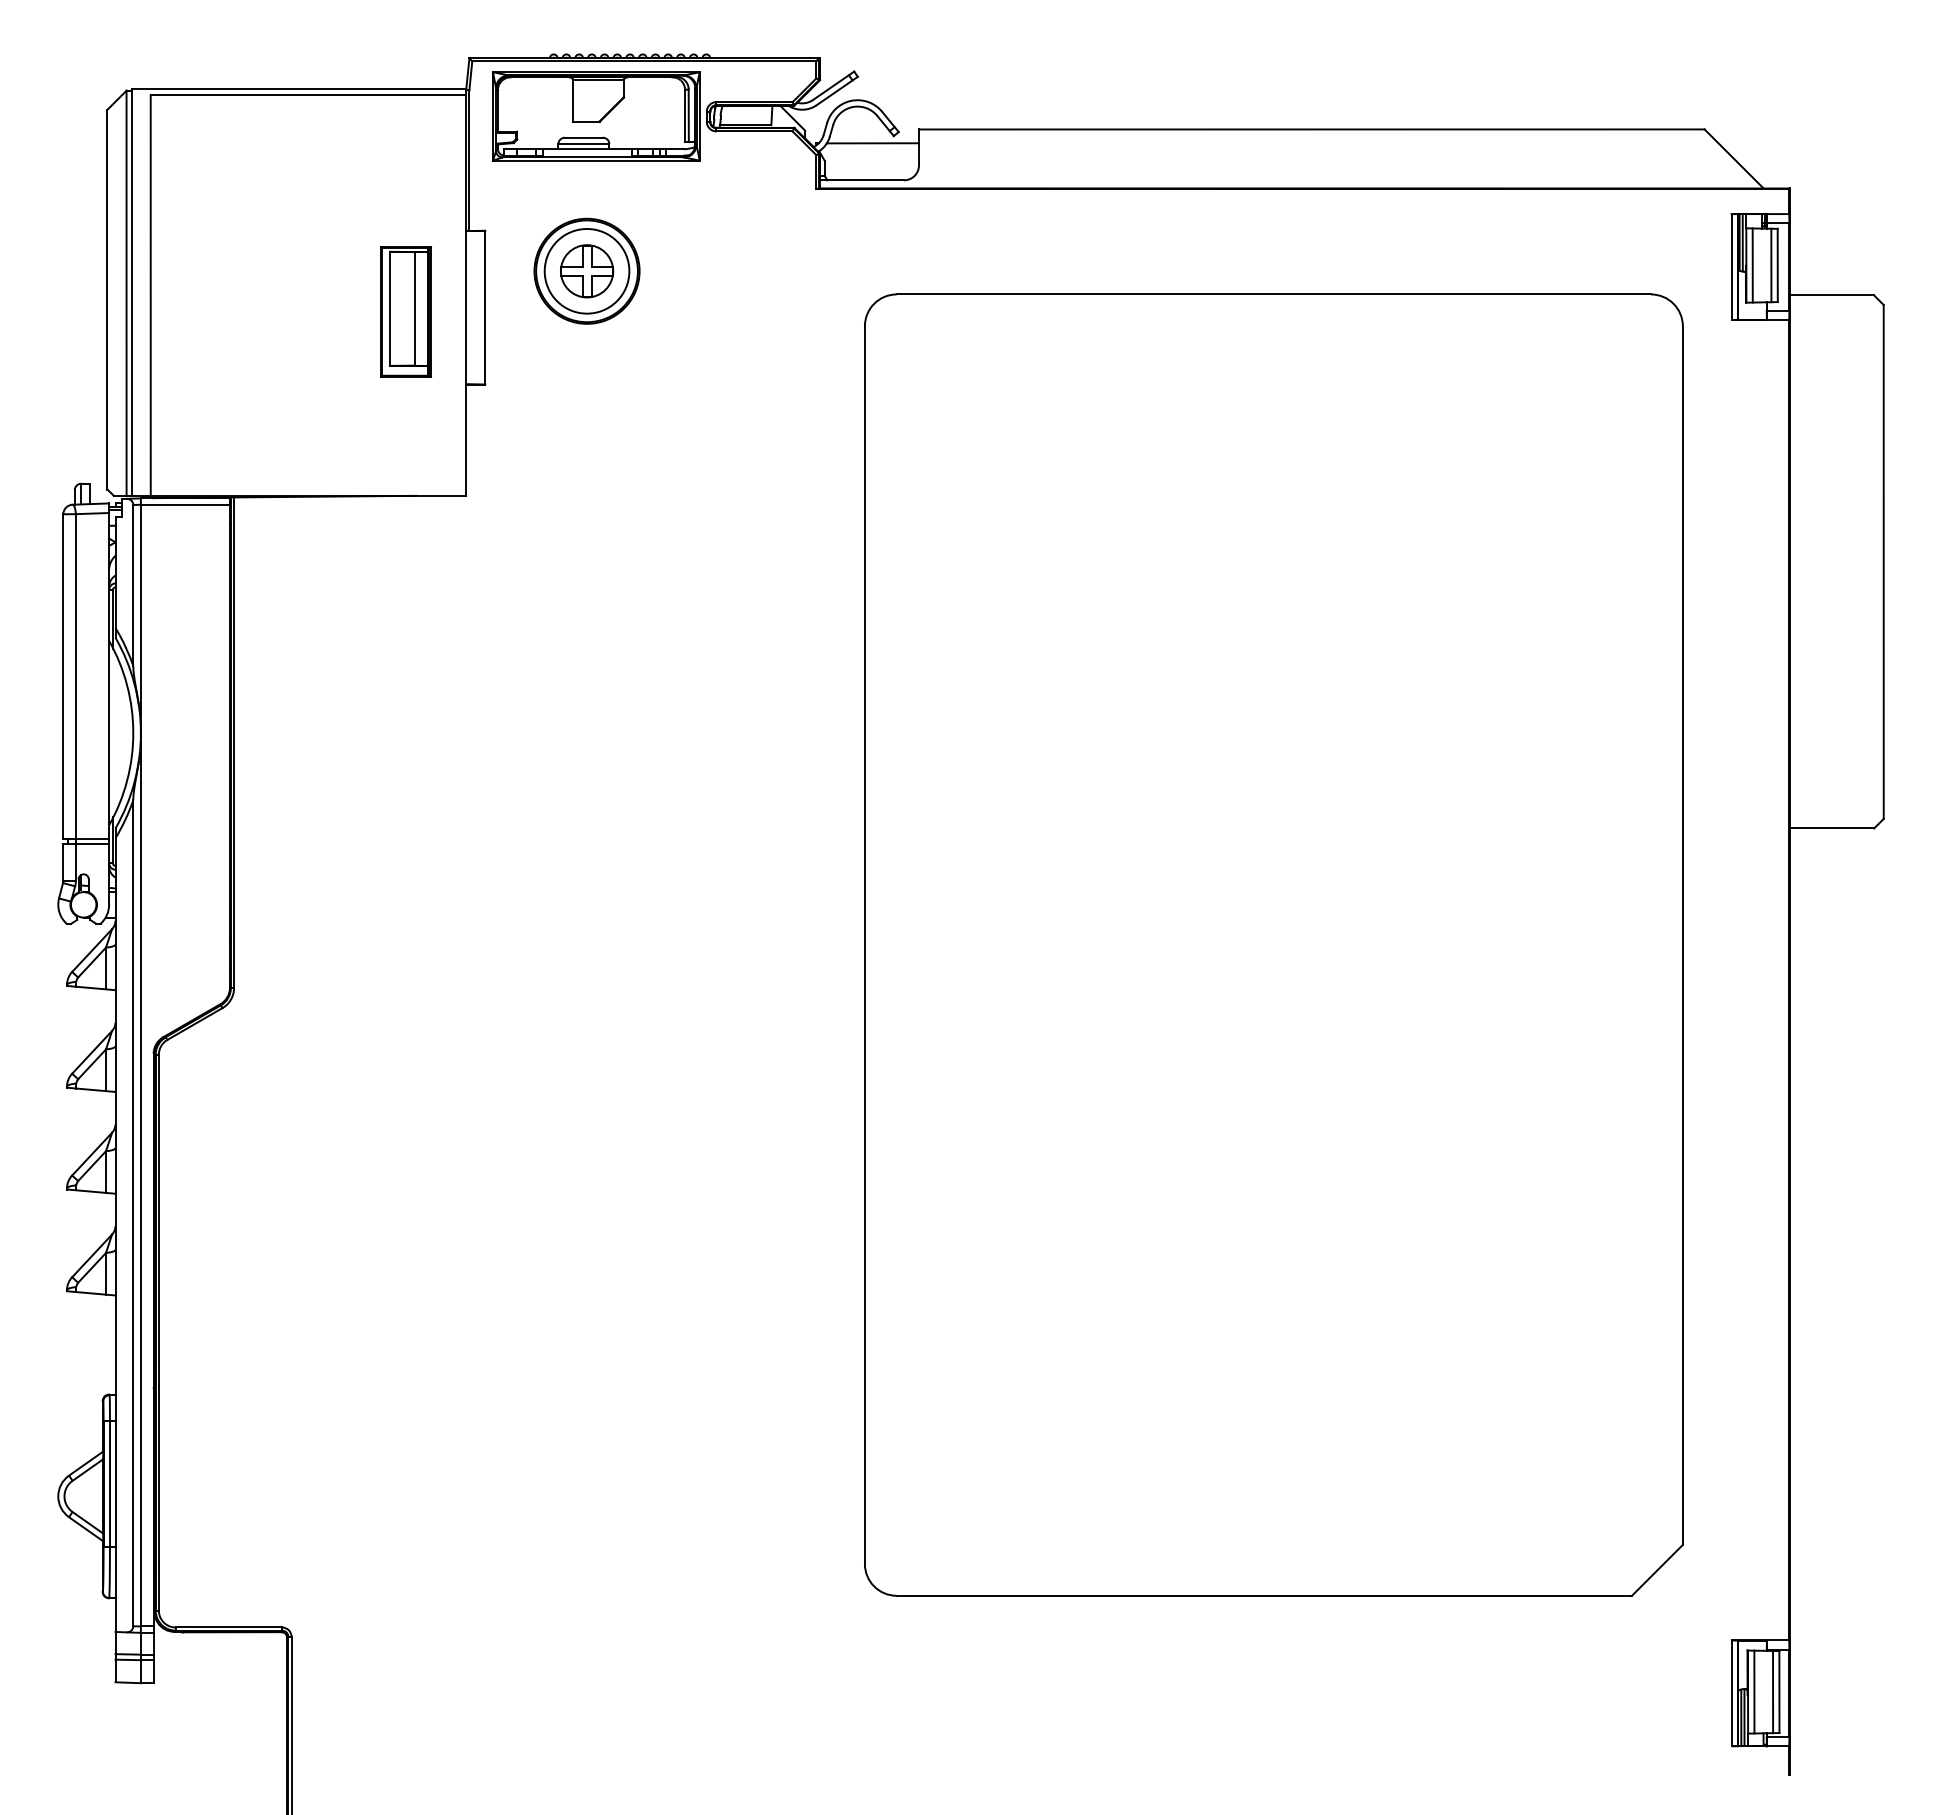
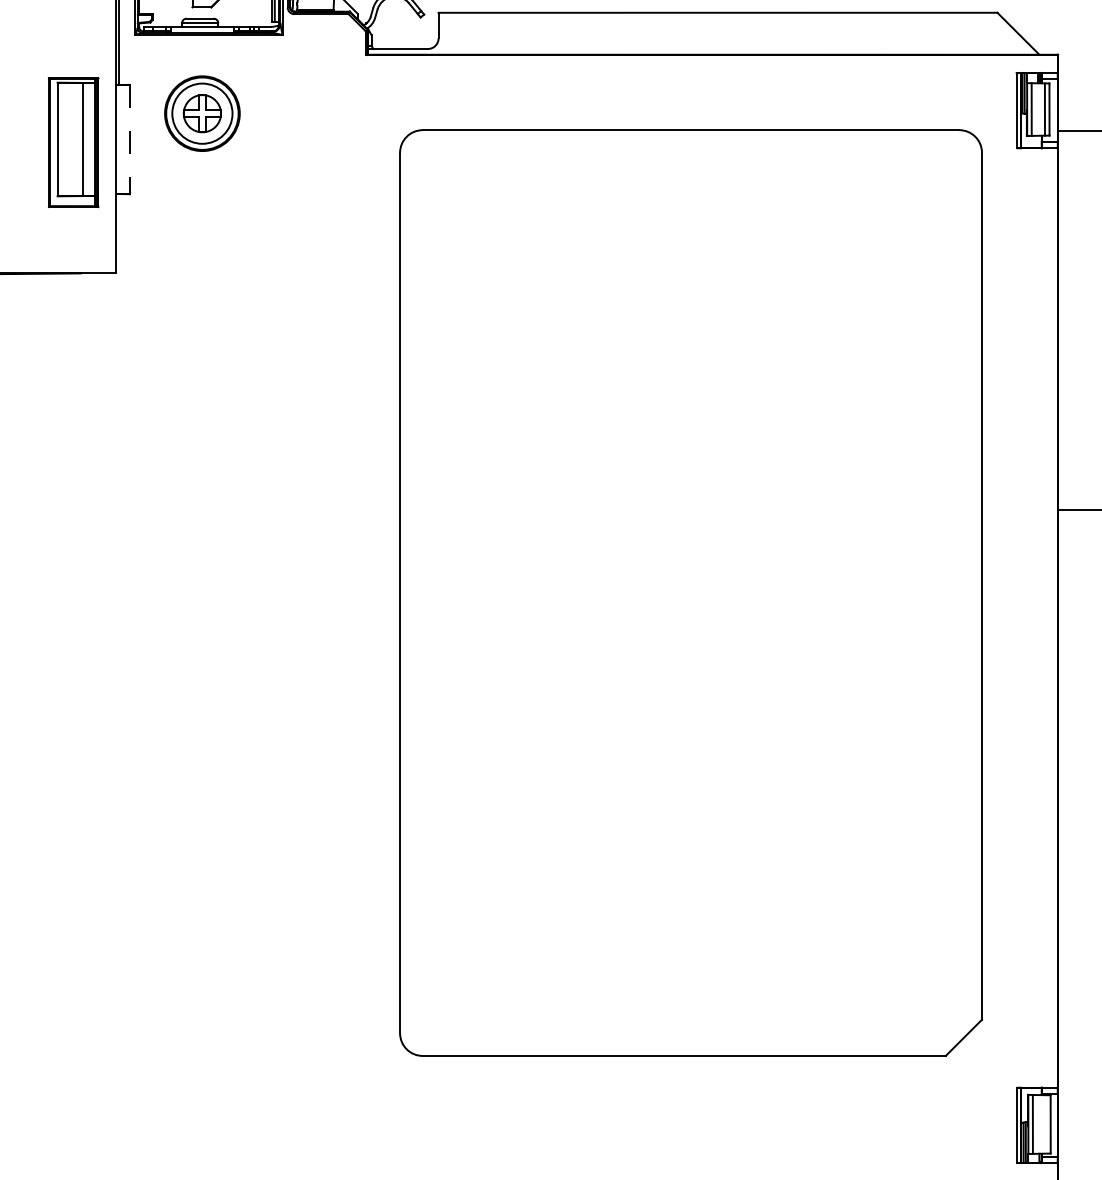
line: (872, 143) -> (405, 22), removed
line: (485, 307) -> (130, 139), solid -> dashed
part: (405, 311) -> (73, 142), size x1.4
line: (1773, 1691) -> (1046, 1124), removed

